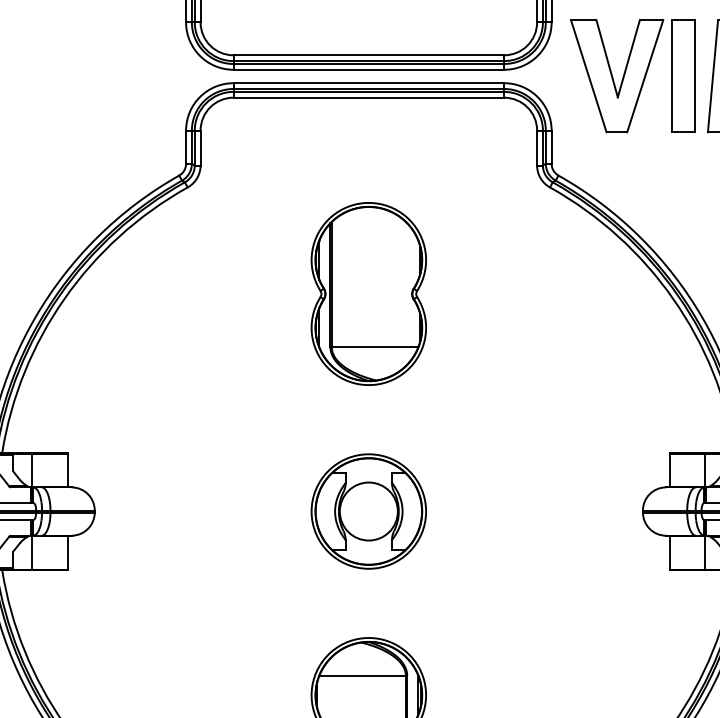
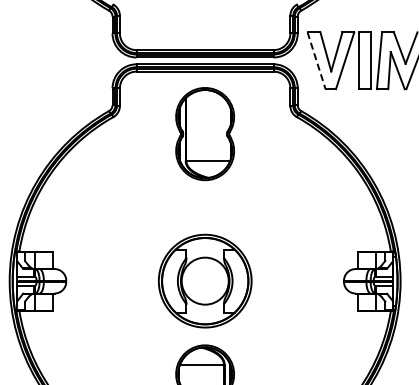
line: (588, 75) -> (316, 60), solid -> dashed
part: (367, 294) -> (204, 134), moved
part: (367, 511) -> (204, 281), size x1.6

